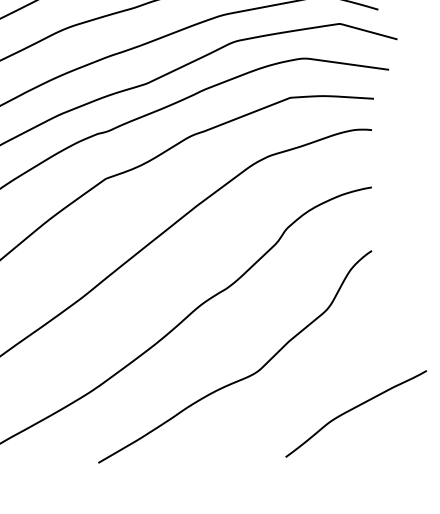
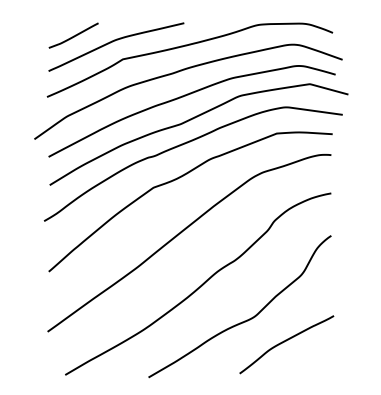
curve: (352, 410) -> (284, 342), moved

